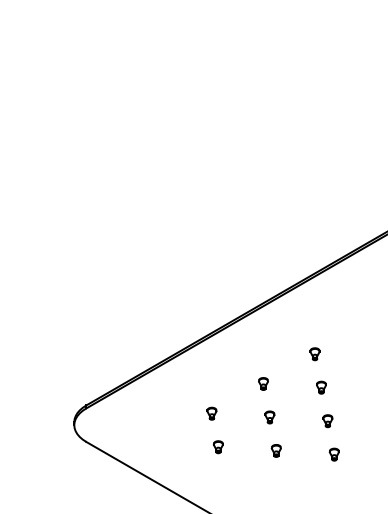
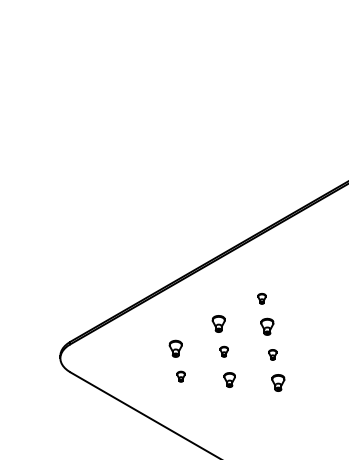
part: (263, 383) -> (218, 323), size x1.6
part: (321, 387) -> (267, 326), size x1.6
part: (211, 413) -> (175, 348), size x1.6
part: (276, 450) -> (229, 379), size x1.4
part: (333, 454) -> (277, 382), size x1.6

